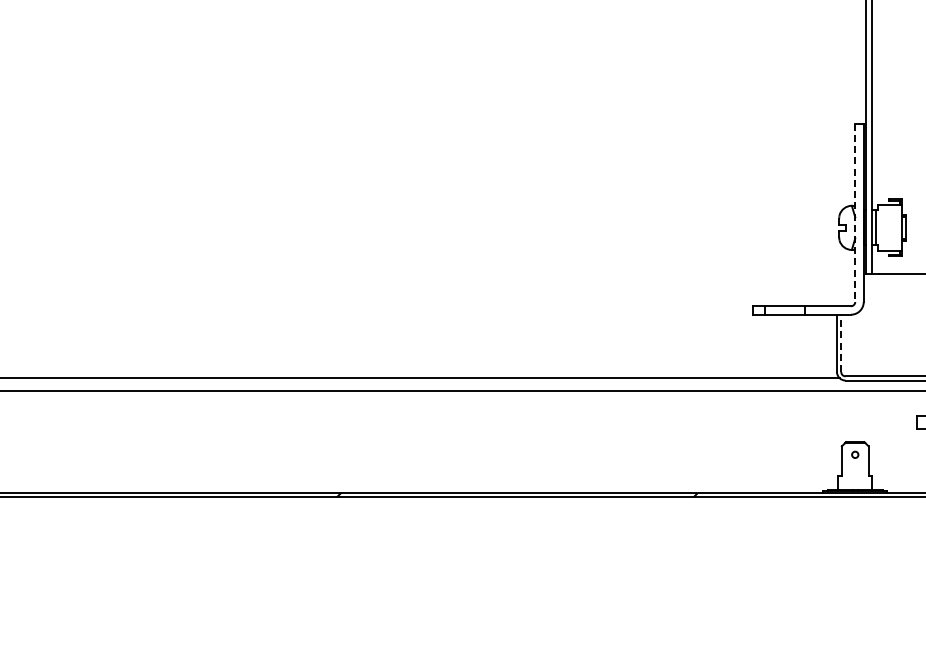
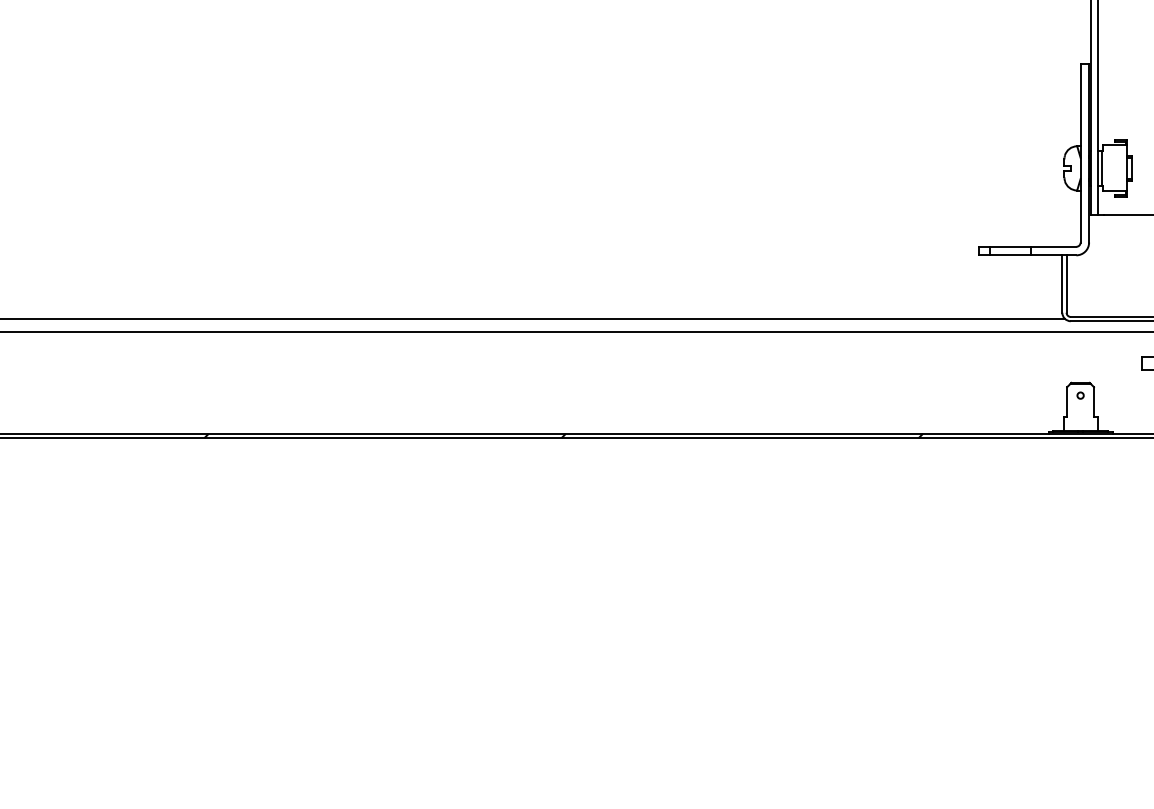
line: (855, 213) -> (1080, 153), dashed -> solid
line: (841, 343) -> (1066, 284), dashed -> solid

